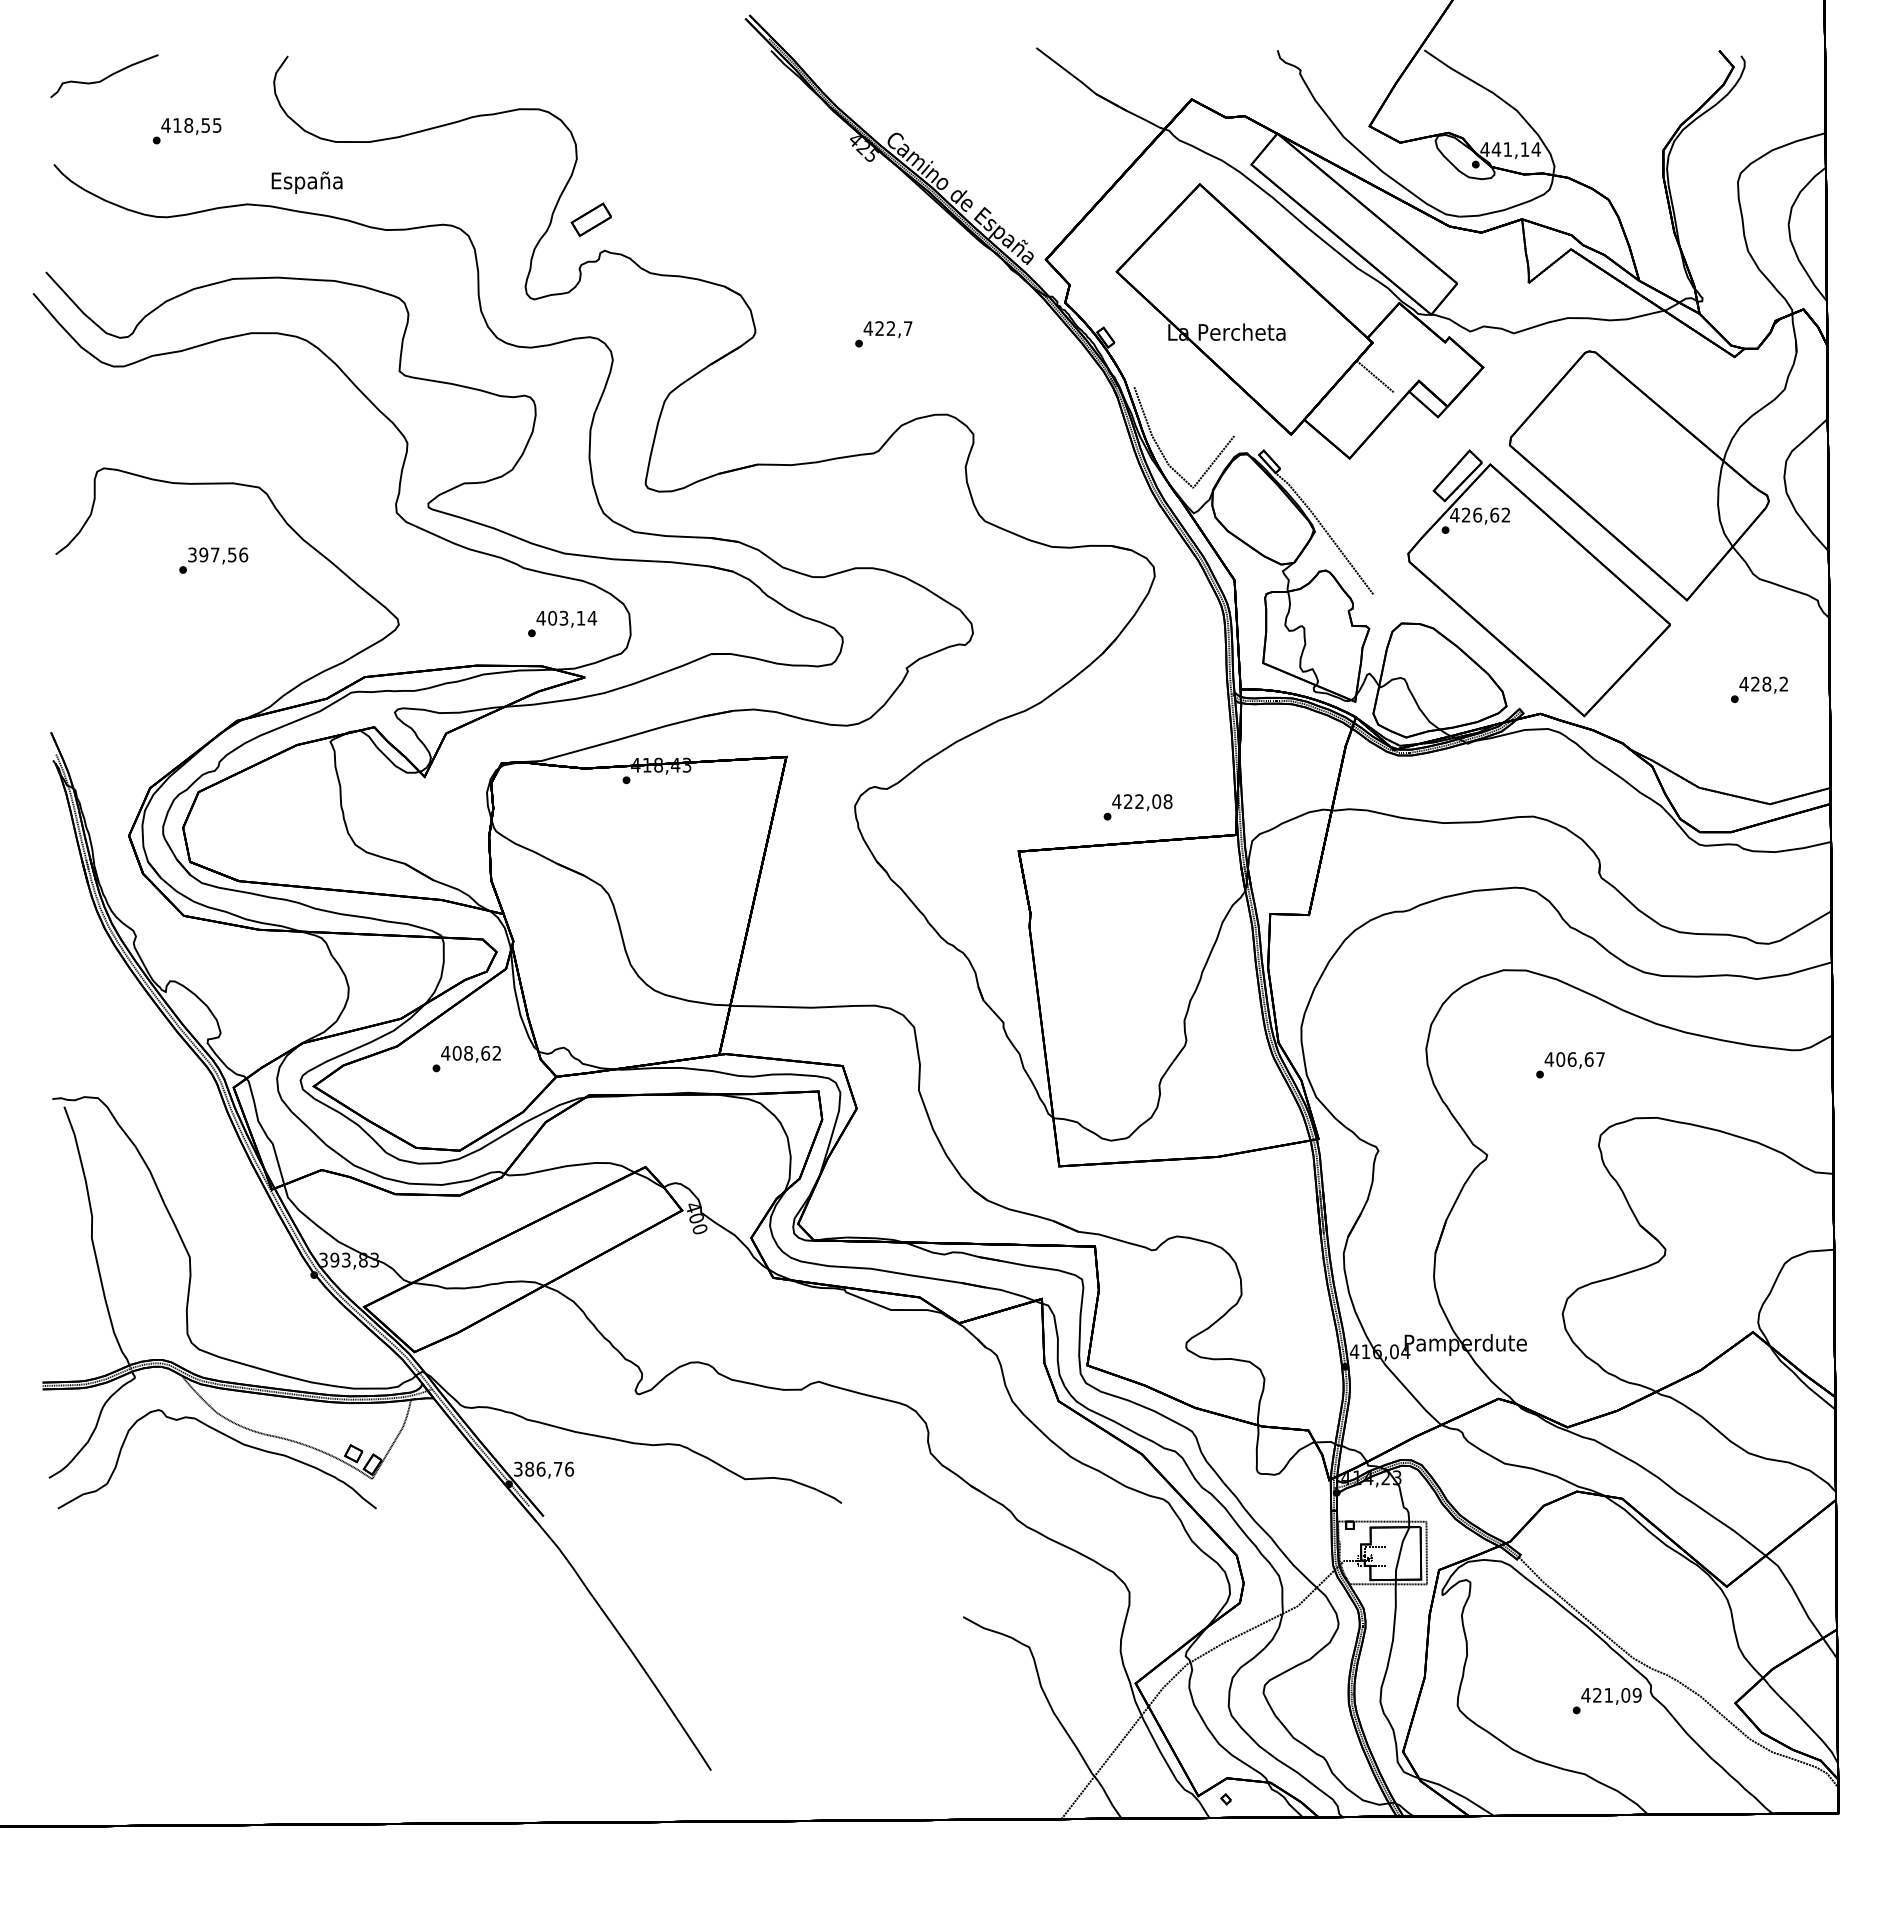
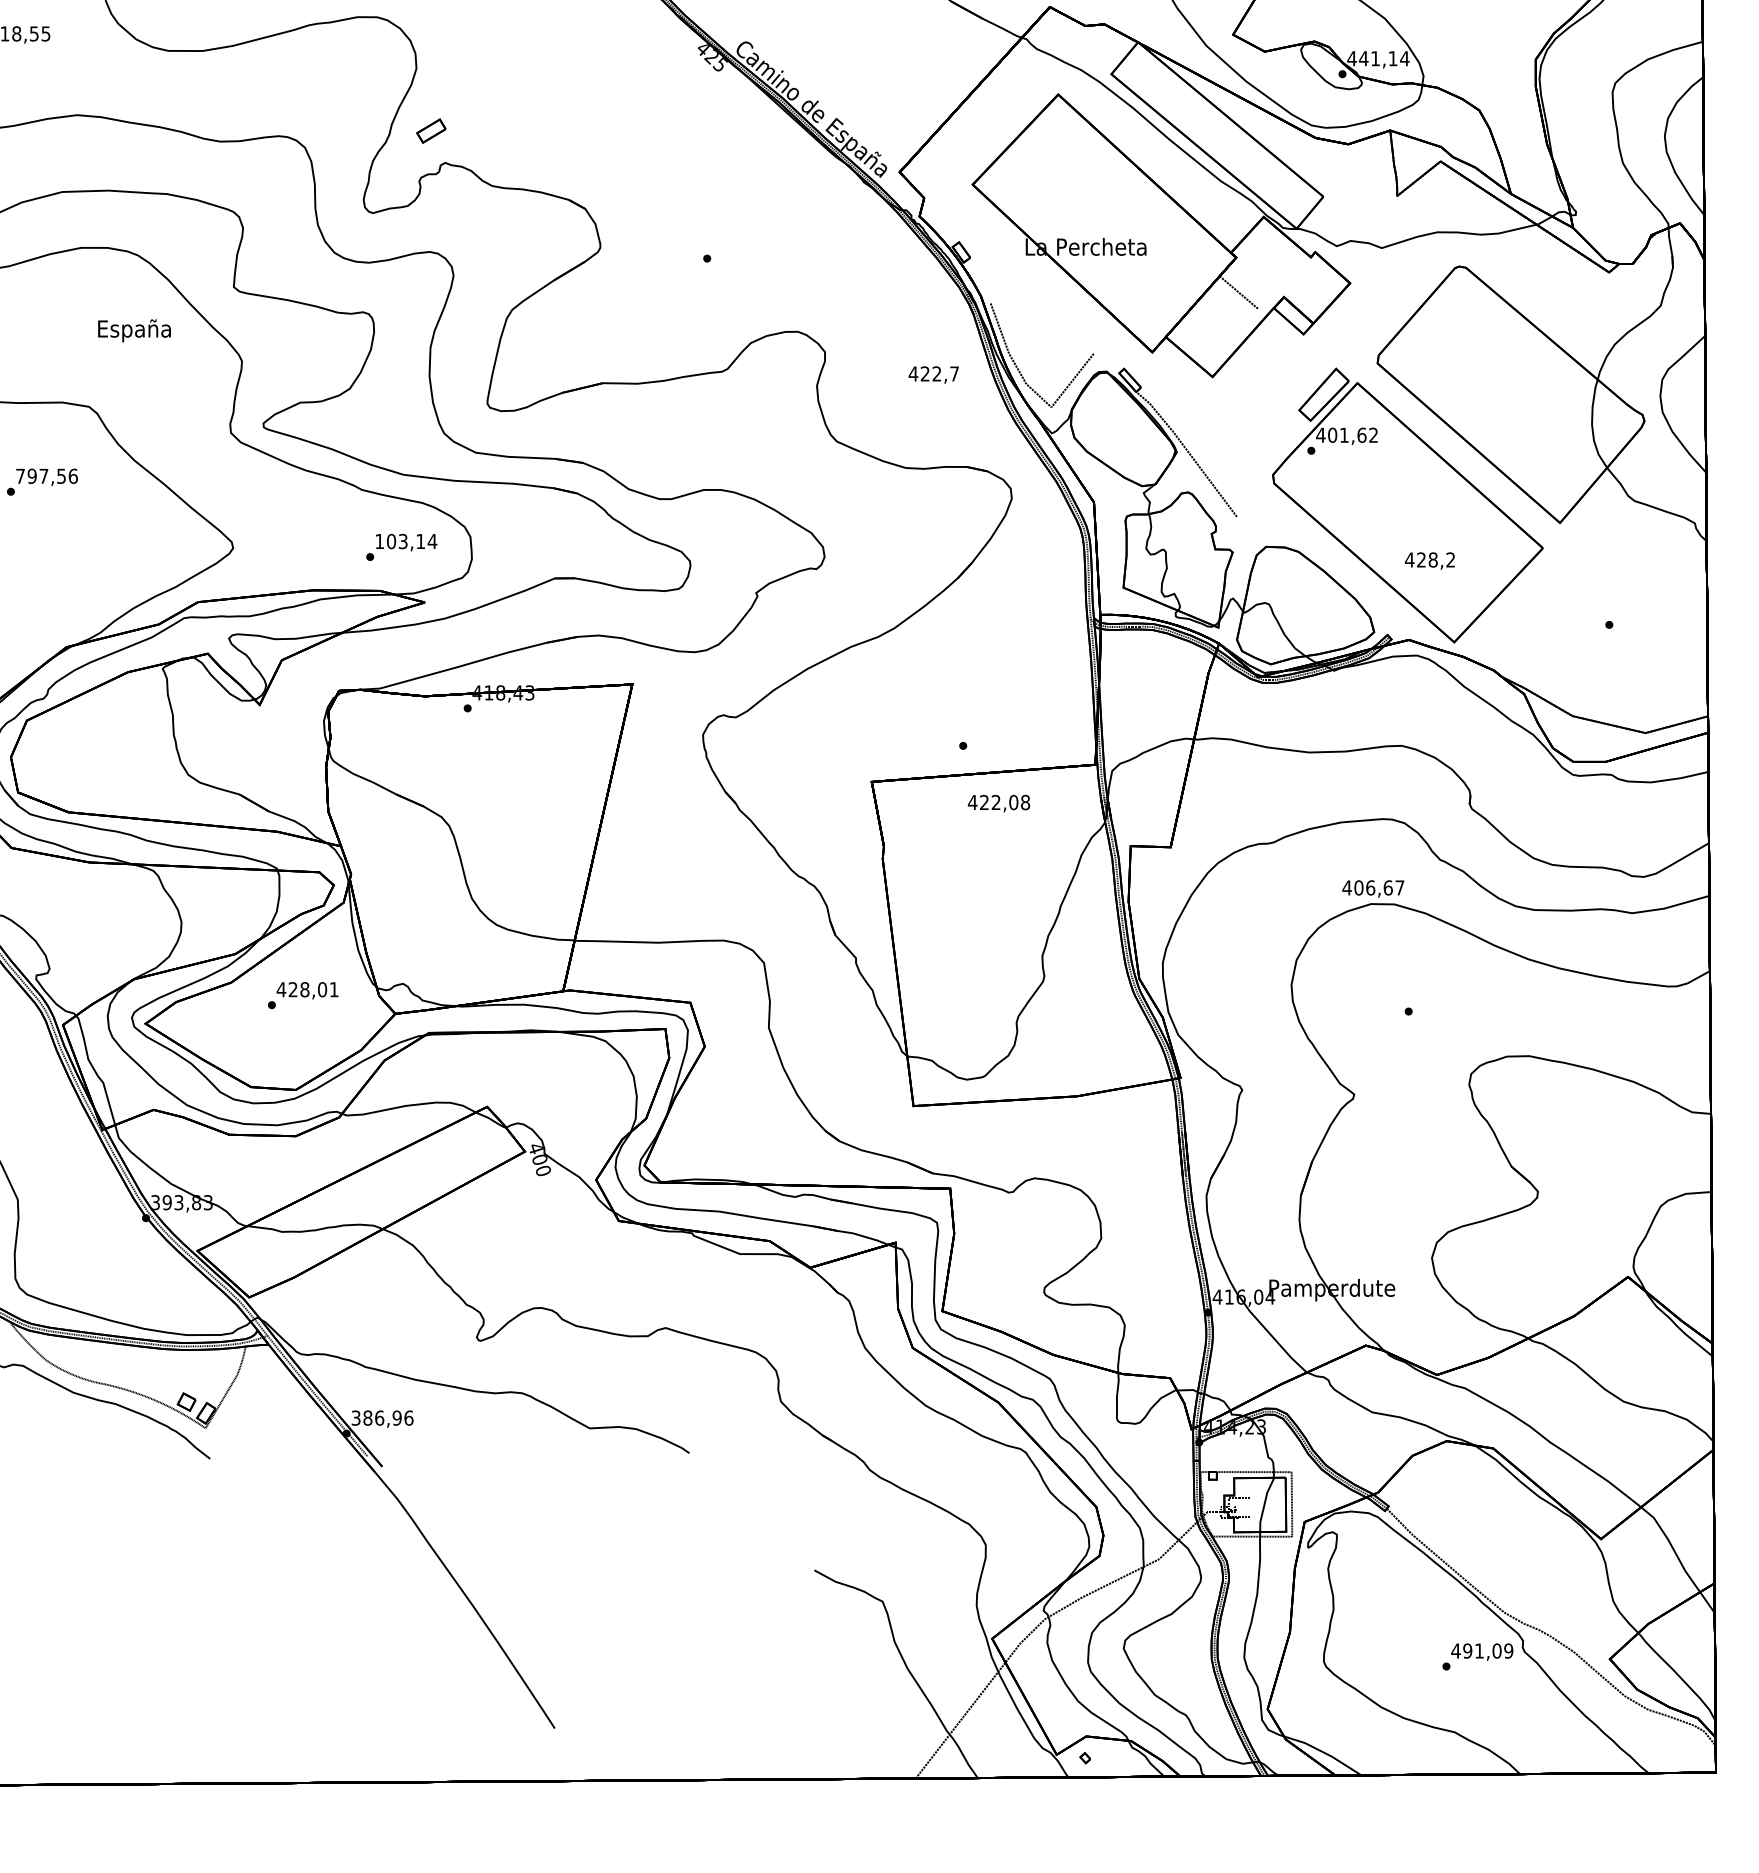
text: (306, 182) -> (133, 330), moved
part: (590, 219) -> (430, 130), size x0.7
text: (887, 329) -> (933, 374), moved
text: (1471, 514) -> (1338, 434), 426,62 -> 401,62
text: (192, 554) -> (20, 475), 397,56 -> 797,56
text: (540, 618) -> (379, 541), 403,14 -> 103,14
text: (1763, 684) -> (1429, 560), moved
text: (1142, 802) -> (999, 803), moved
text: (476, 1052) -> (313, 988), 408,62 -> 428,01
text: (1574, 1060) -> (1373, 888), moved
text: (557, 1468) -> (396, 1417), 386,76 -> 386,96
text: (1596, 1695) -> (1466, 1651), 421,09 -> 491,09

